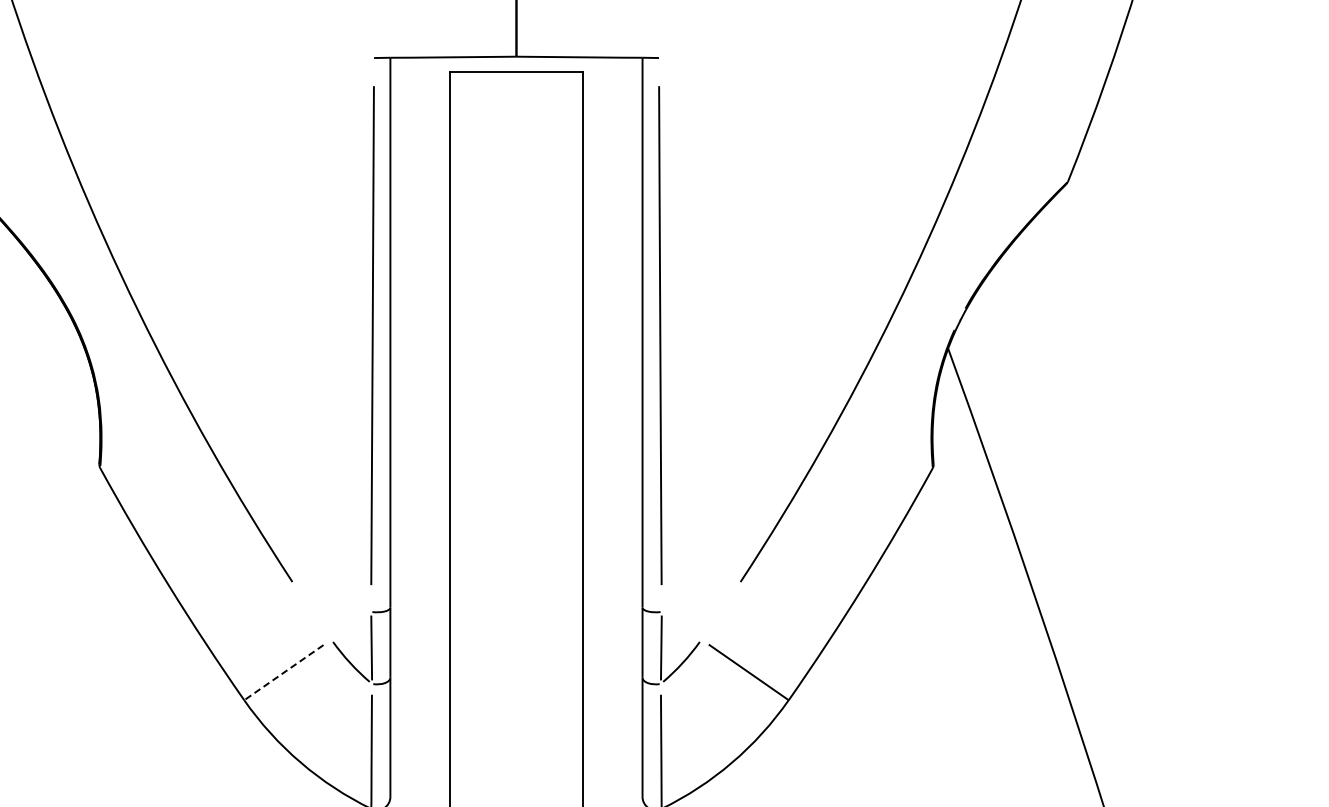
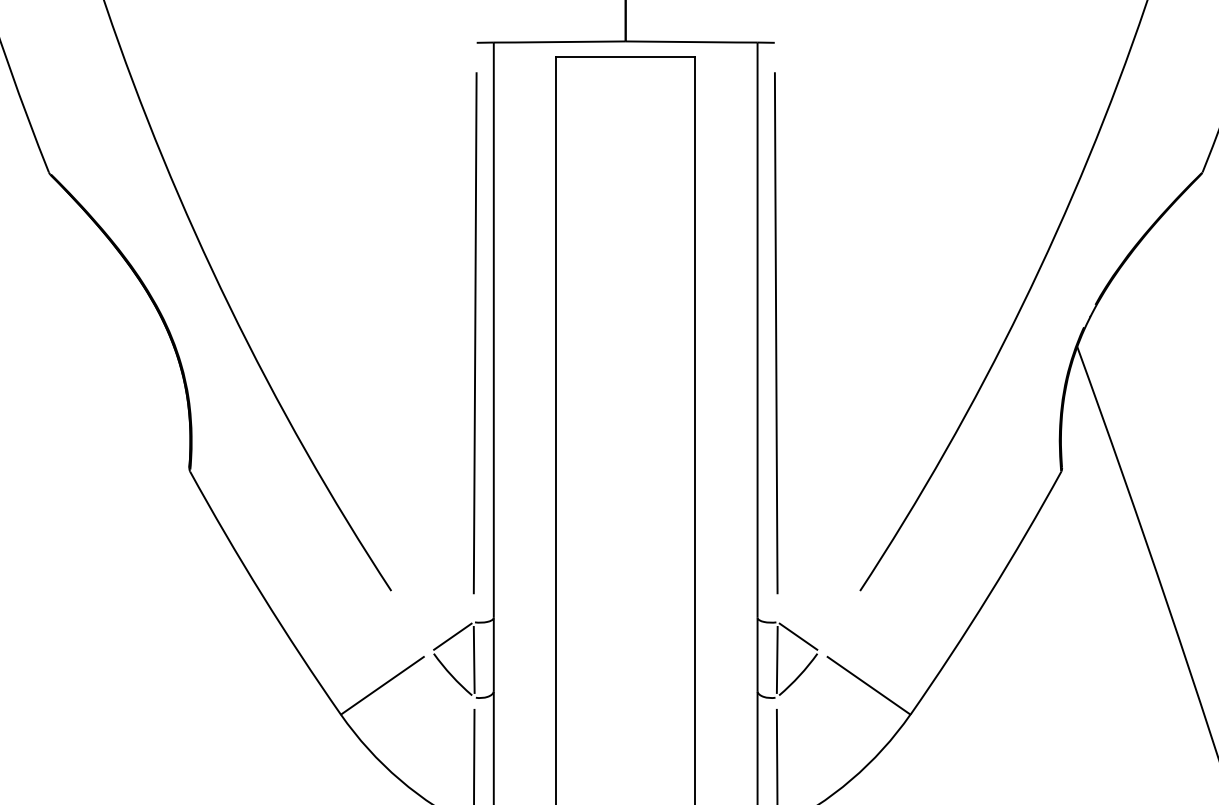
line: (351, 625) -> (453, 636), added
line: (681, 625) -> (798, 636), added
line: (283, 672) -> (381, 685), dashed -> solid

